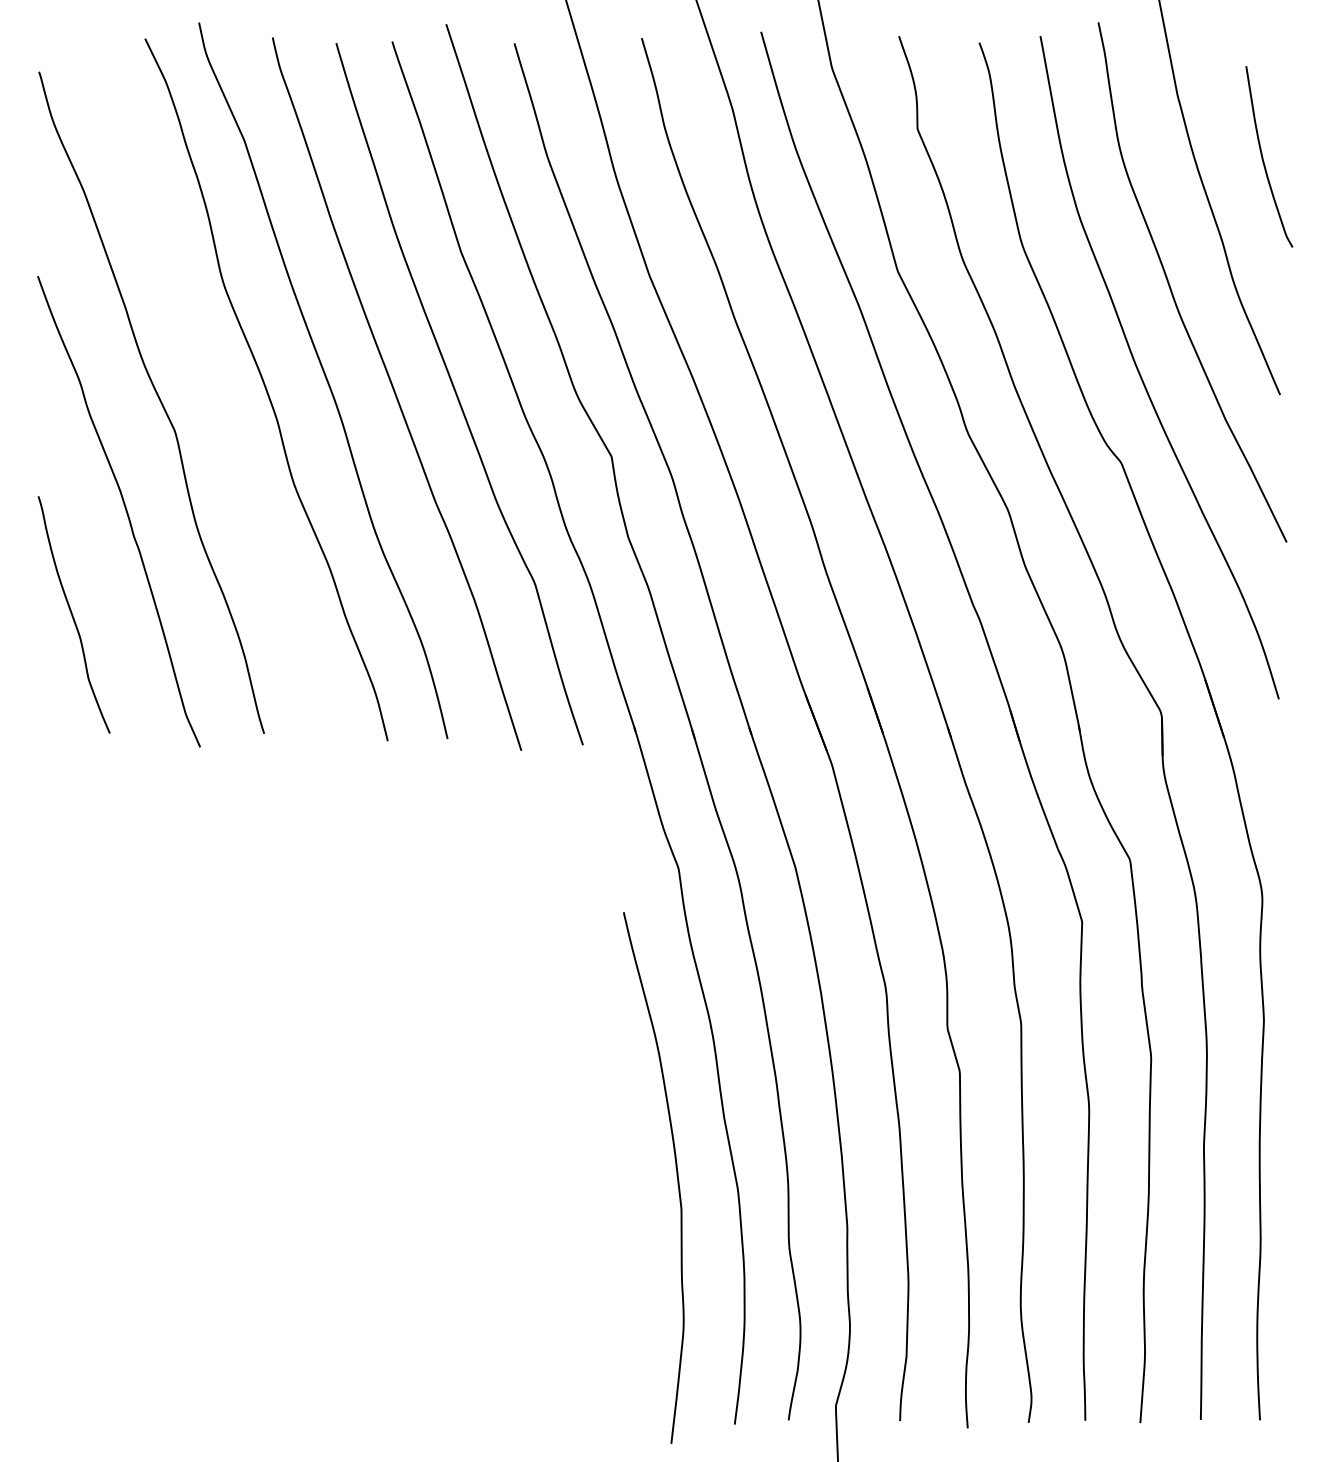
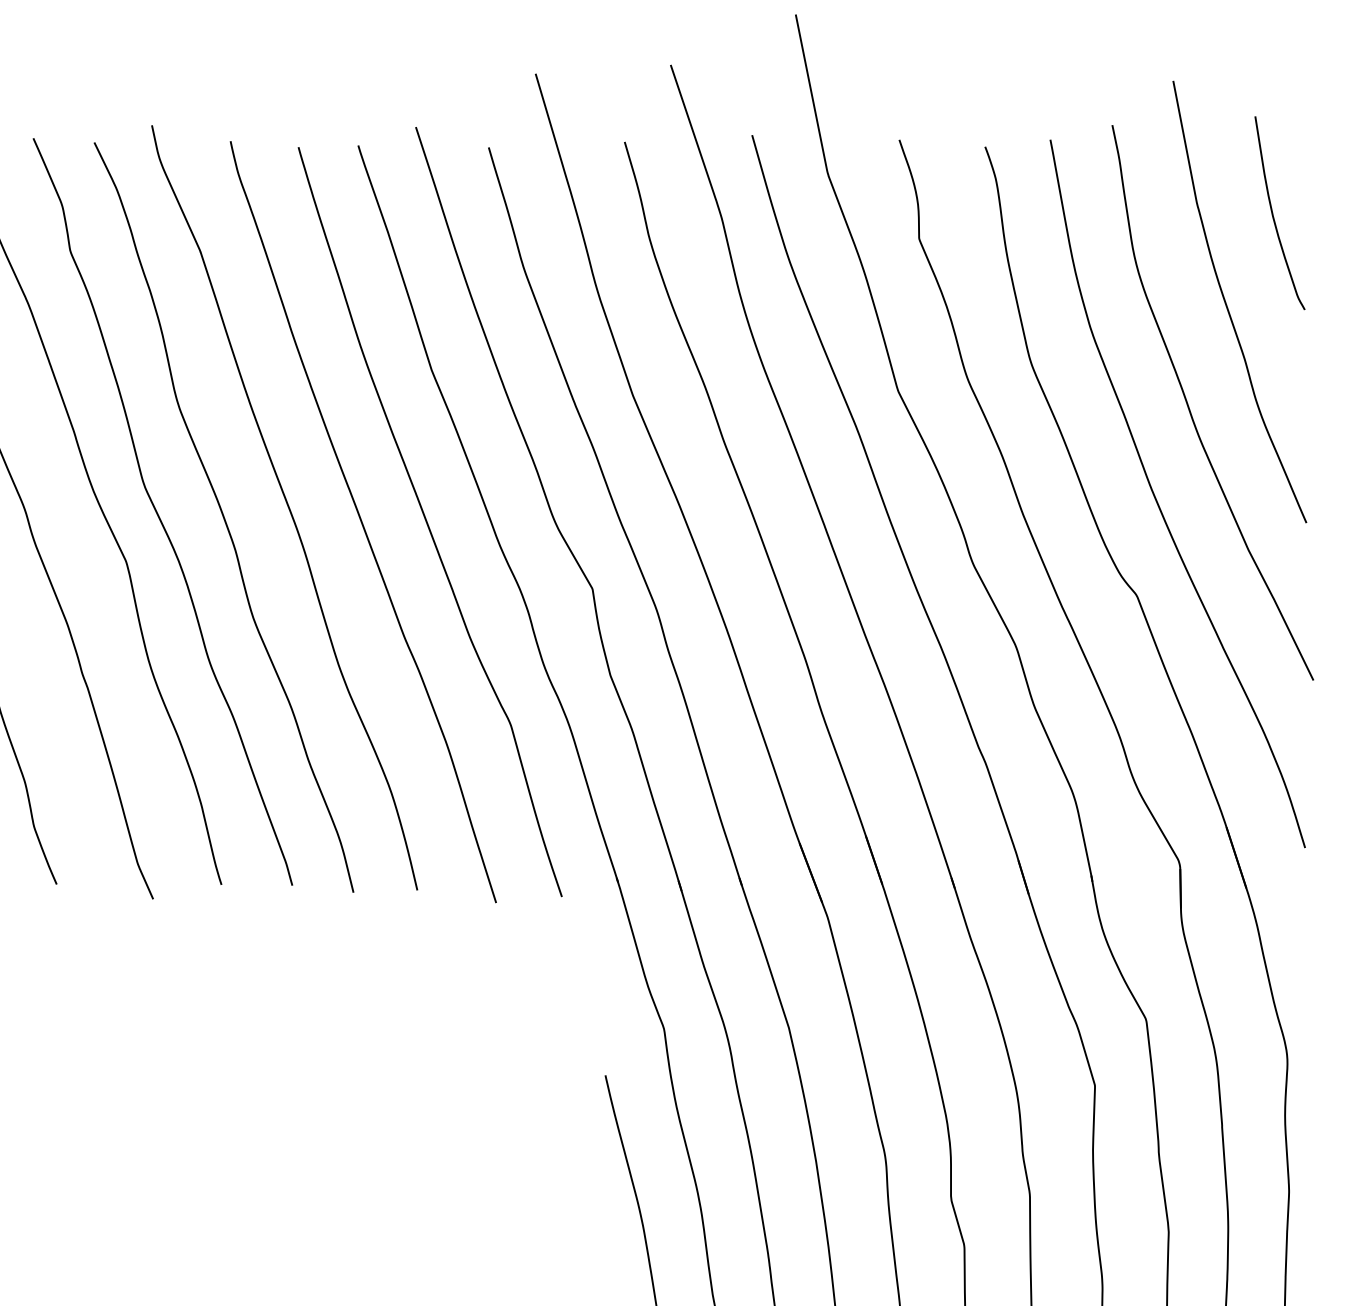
curve: (1263, 157) -> (1273, 213), moved
curve: (205, 386) -> (158, 513), added

